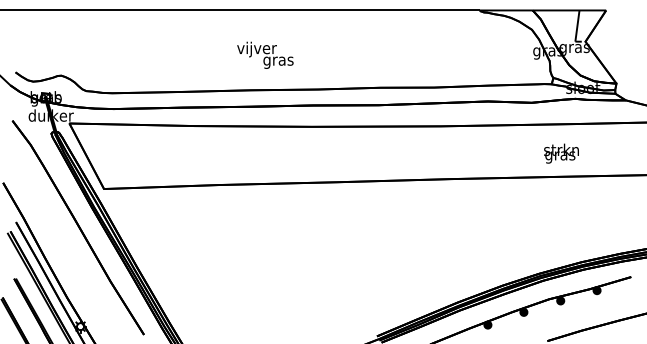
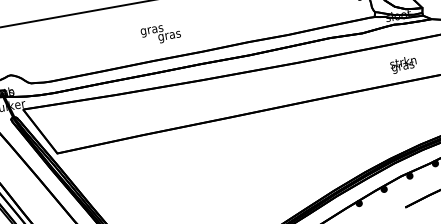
text: (256, 49) -> (151, 30), vijver -> gras
text: (561, 153) -> (403, 64), moved

